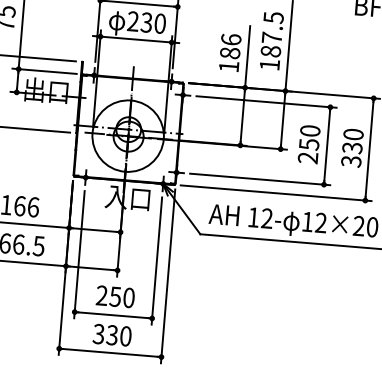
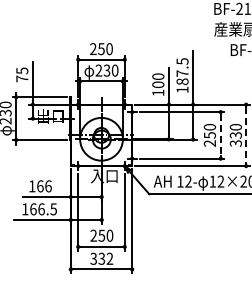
text: (231, 46) -> (158, 80), 186 -> 100
line: (326, 146) -> (220, 135), solid -> dashed
line: (370, 149) -> (246, 135), solid -> dashed
text: (125, 335) -> (109, 258), 330 -> 332

